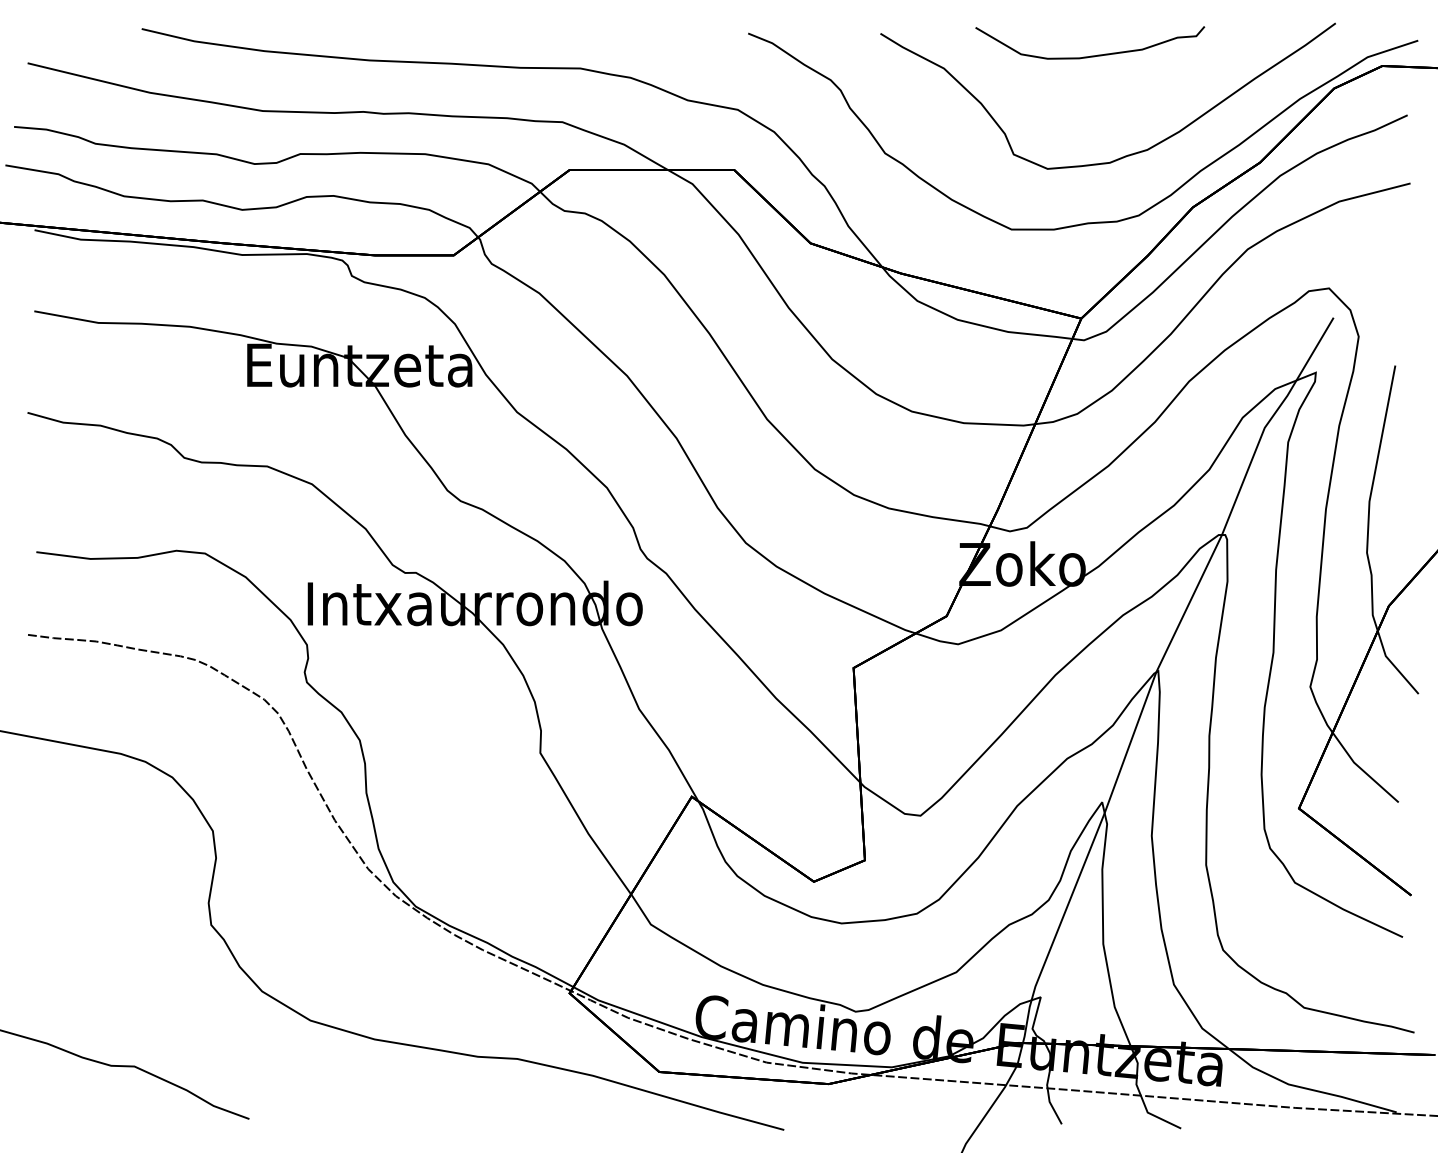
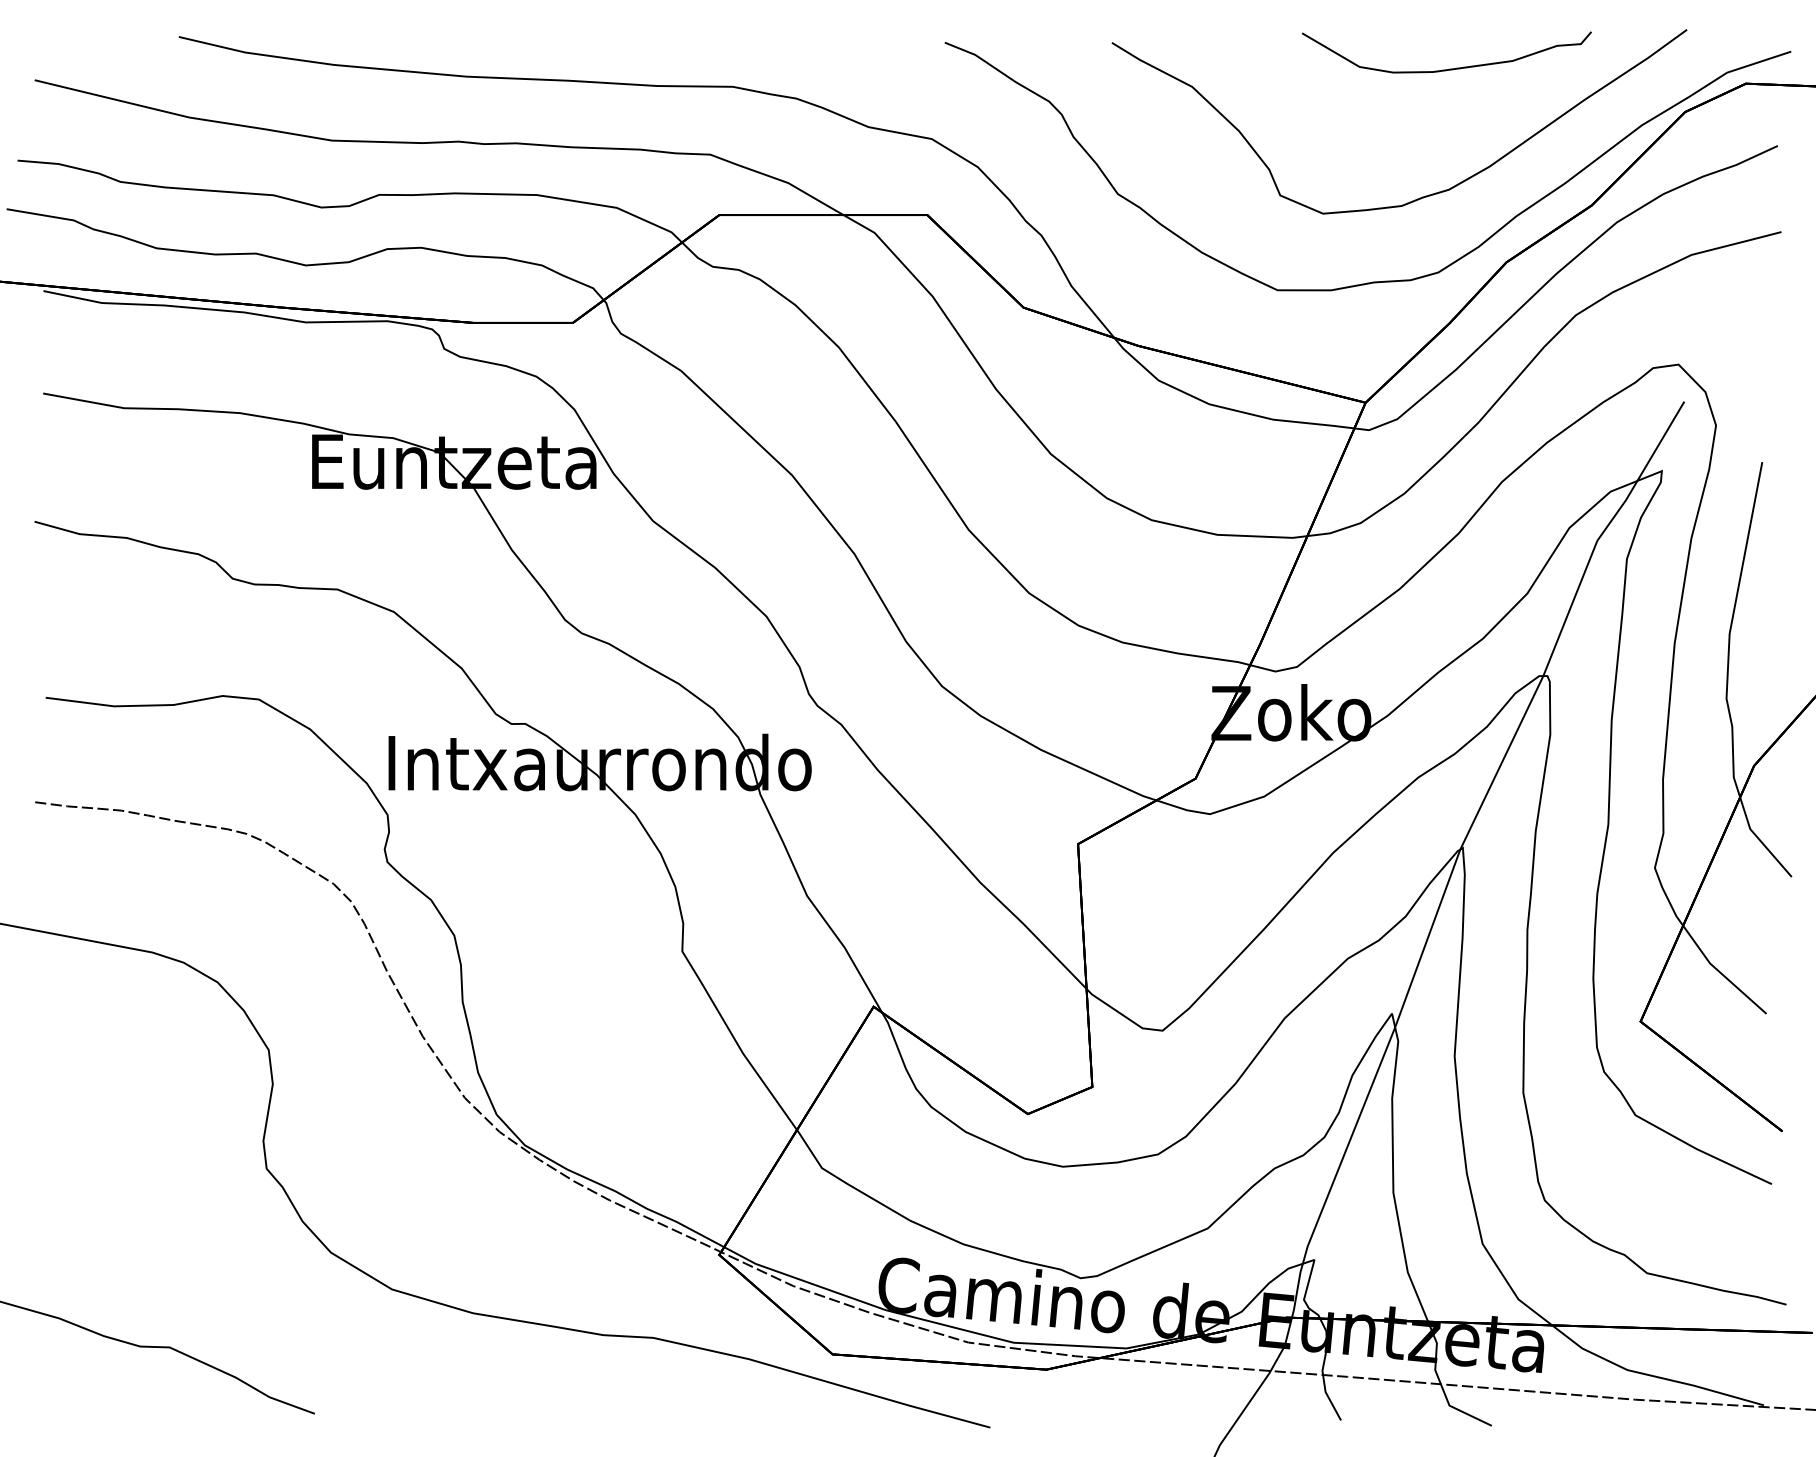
curve: (1092, 55) -> (1449, 68), moved

